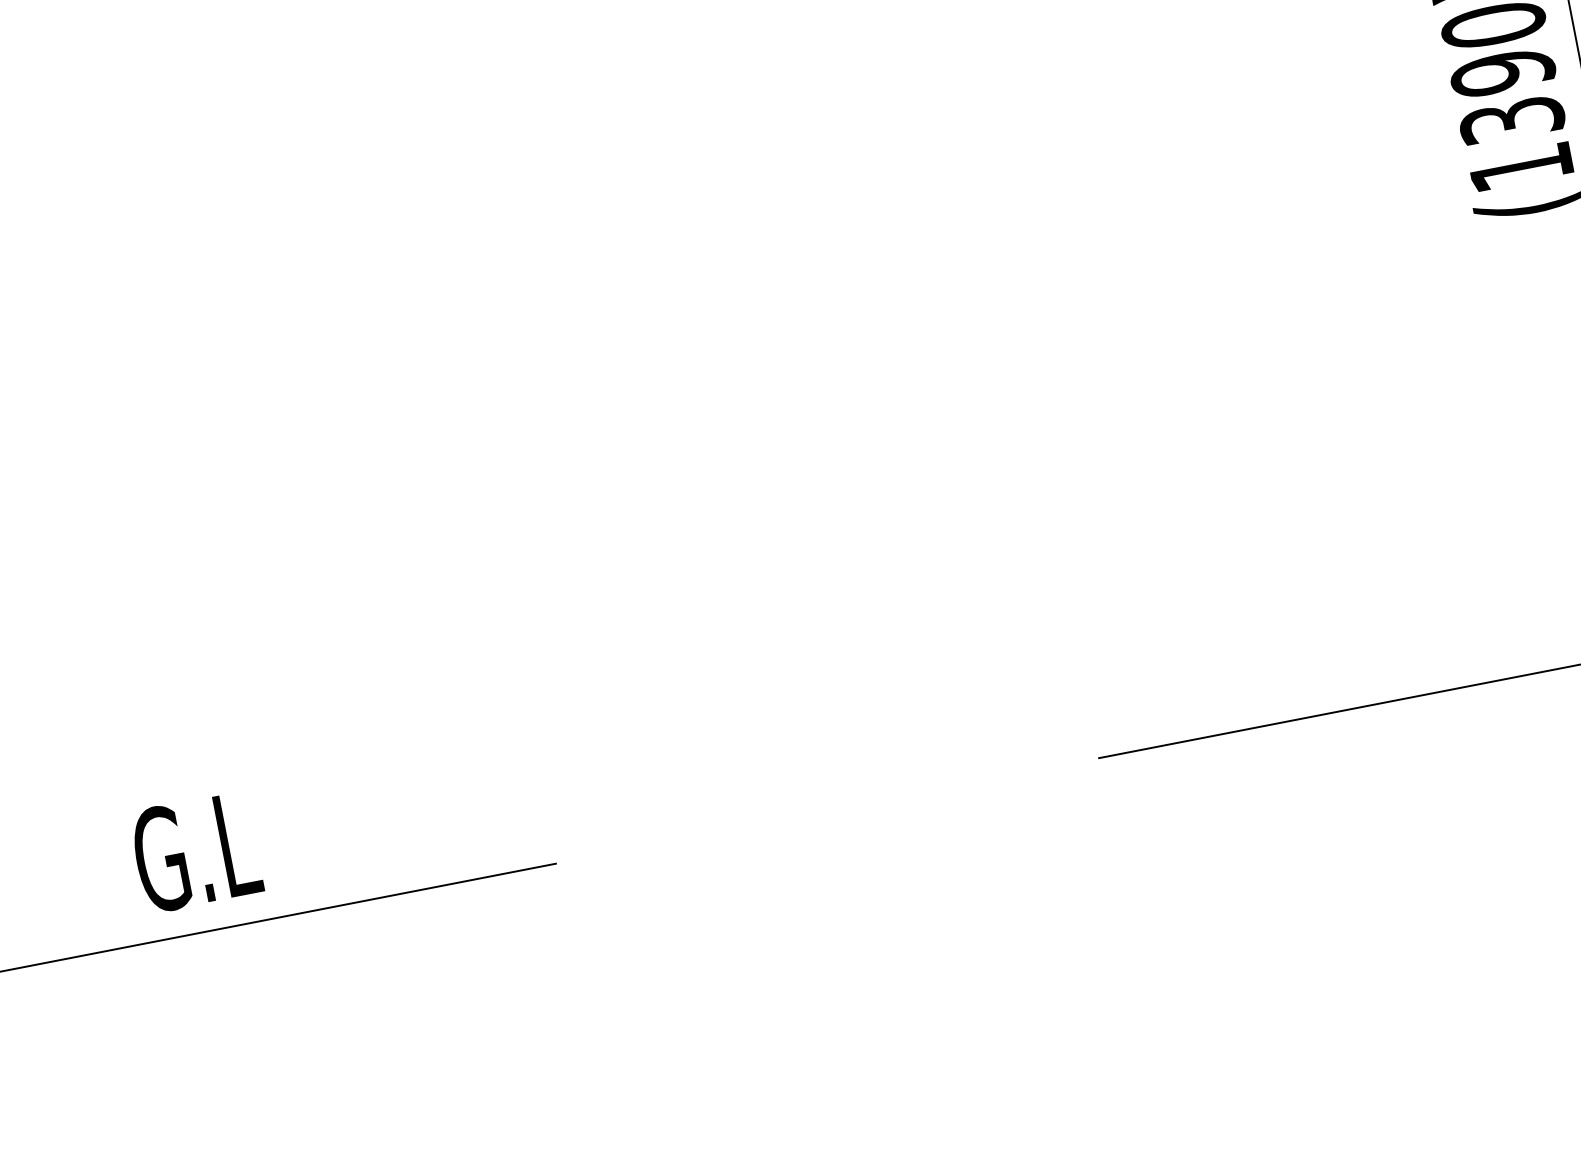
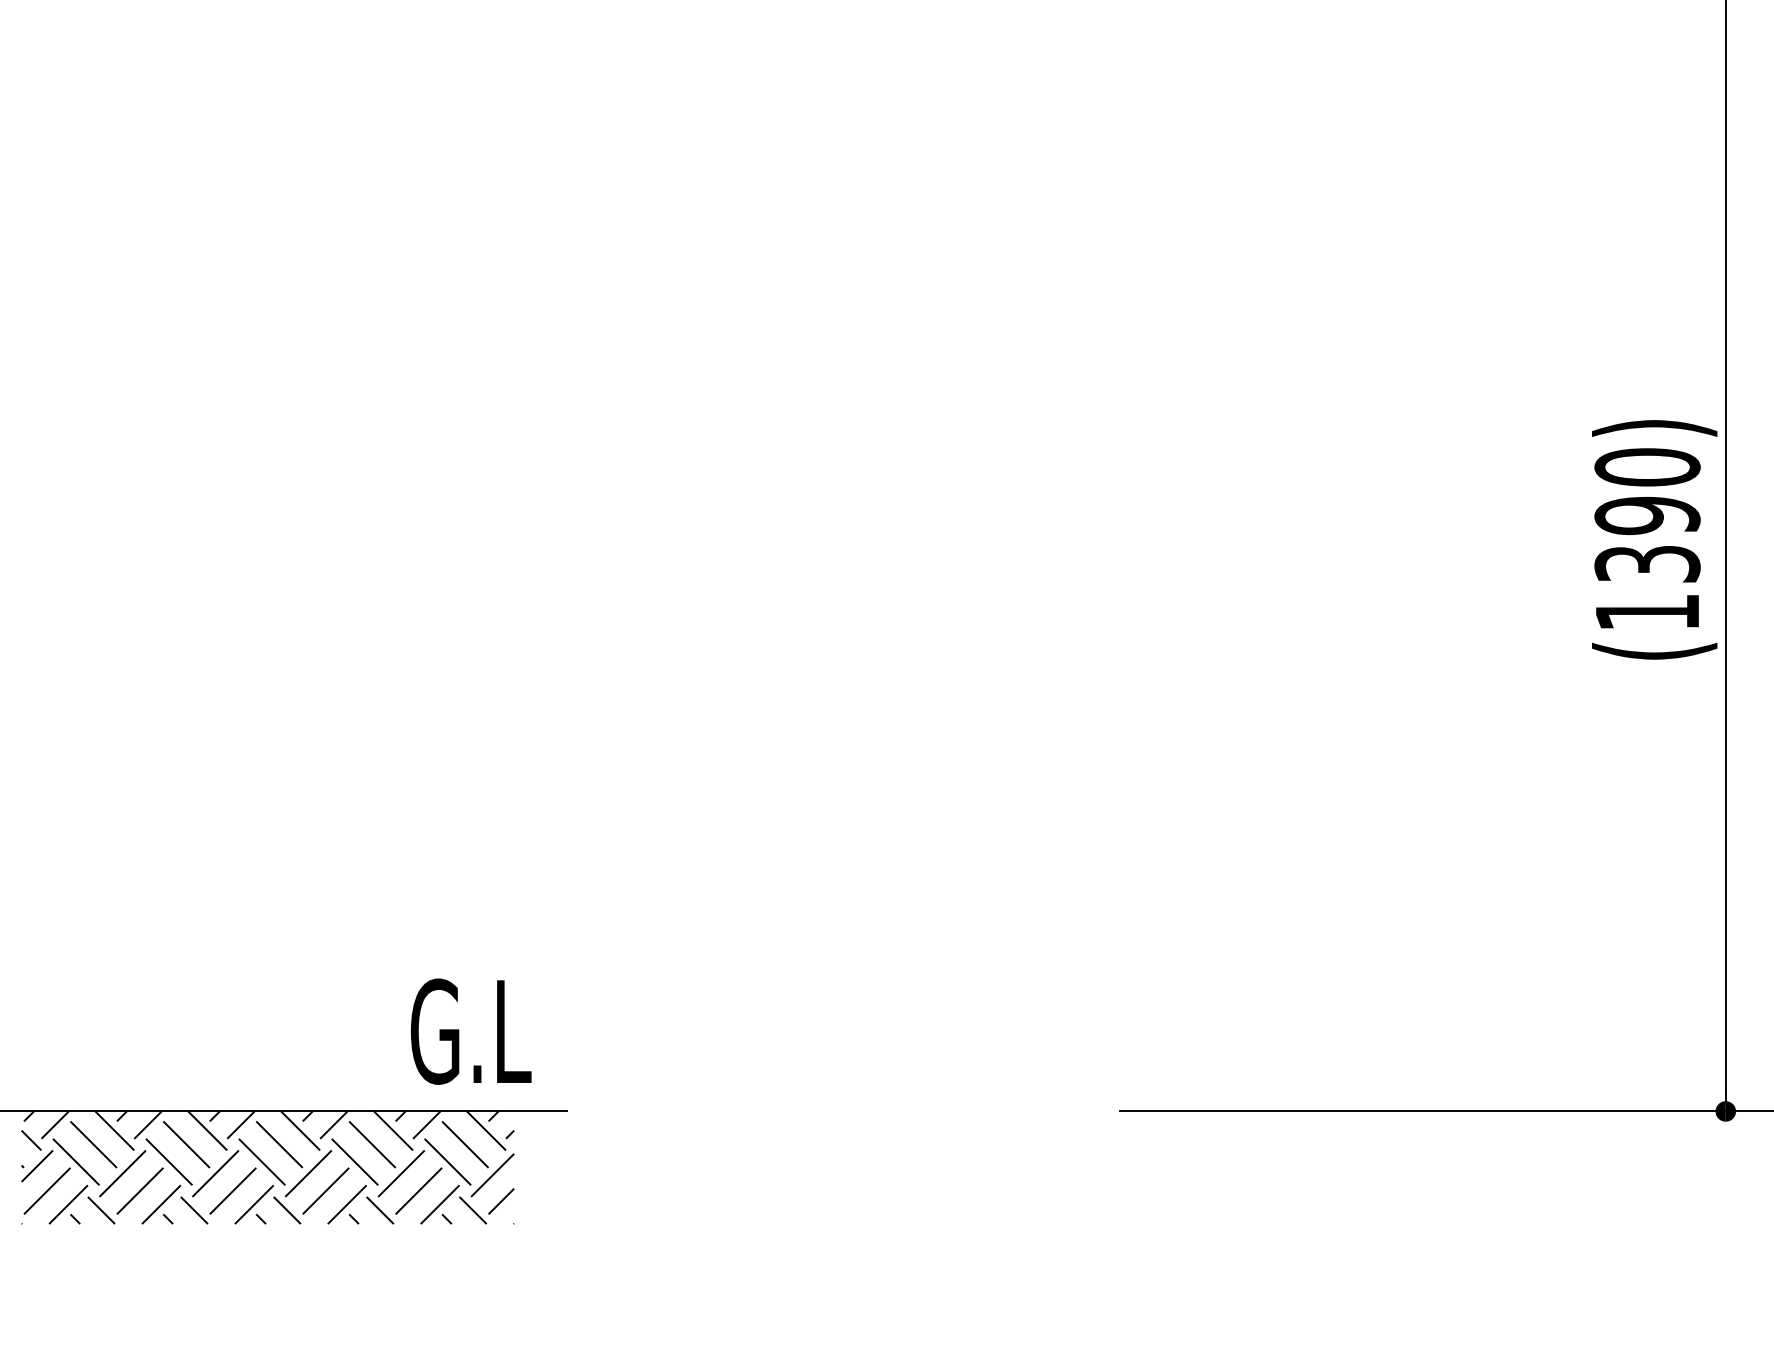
text: (196, 852) -> (471, 1031), moved
hatch: (272, 975) -> (267, 1167), added

